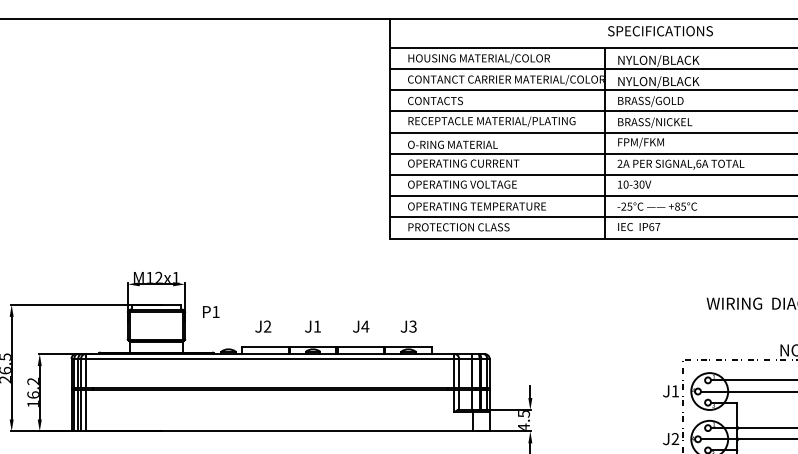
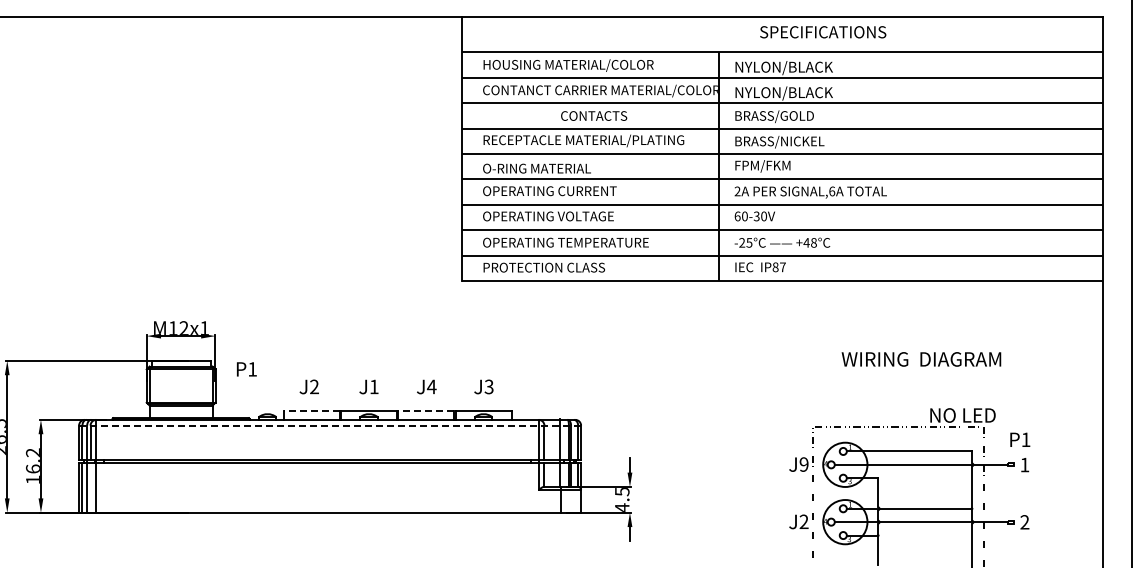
text: (660, 31) -> (823, 32), moved
text: (435, 100) -> (594, 115), moved
text: (619, 184) -> (737, 216), 10-30V -> 60-30V
text: (679, 206) -> (809, 242), +85°C -> +48°C
text: (651, 226) -> (775, 266), IP67 -> IP87
line: (265, 347) -> (311, 411), solid -> dashed
line: (360, 347) -> (426, 411), solid -> dashed
line: (280, 358) -> (330, 425), solid -> dashed
text: (674, 391) -> (803, 464), J1 -> J9
line: (81, 410) -> (90, 487), removed

